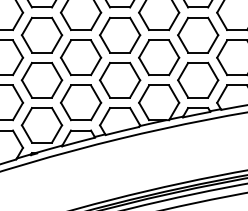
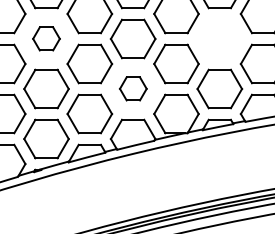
part: (41, 34) -> (45, 38), size x0.6
part: (198, 34) -> (220, 38), removed
part: (120, 79) -> (133, 88), size x0.6

